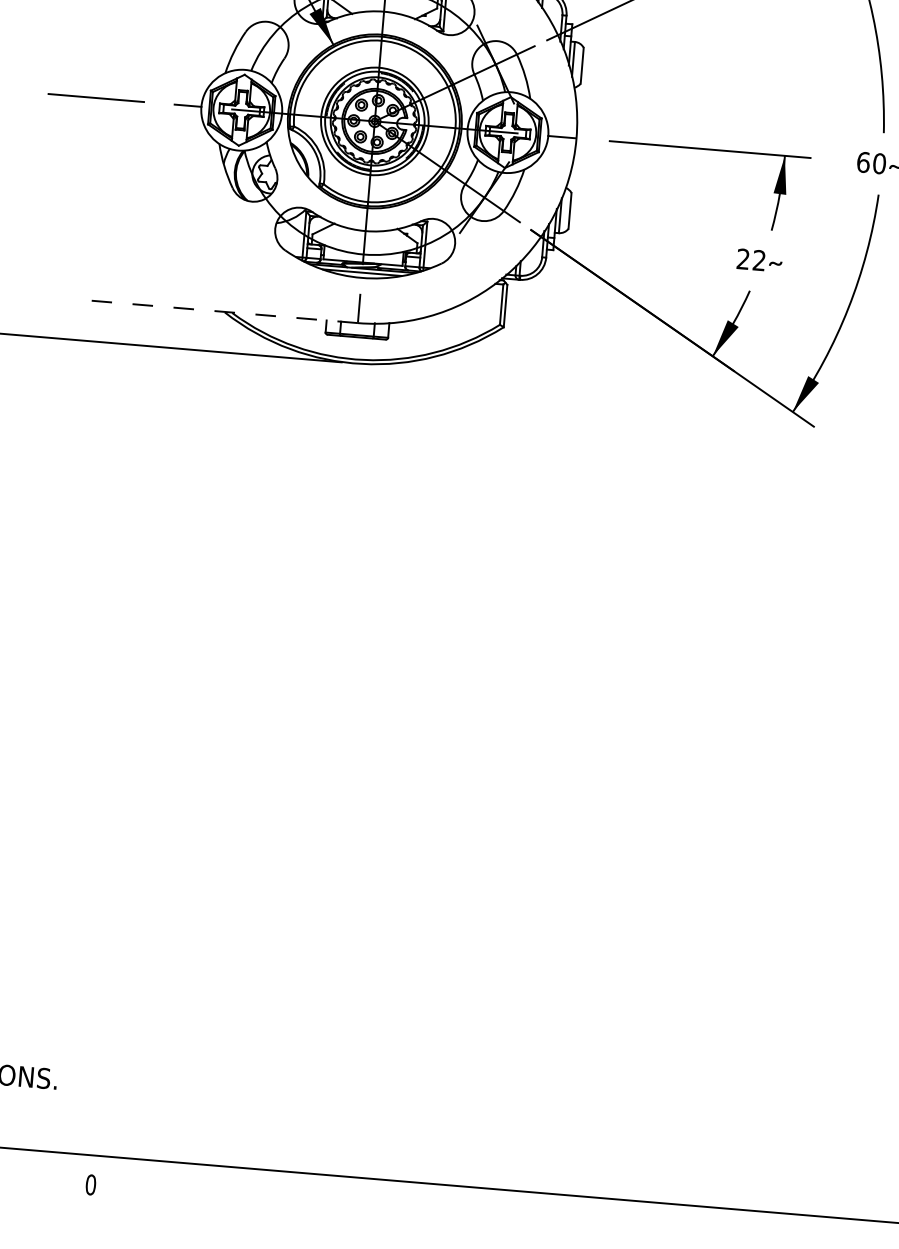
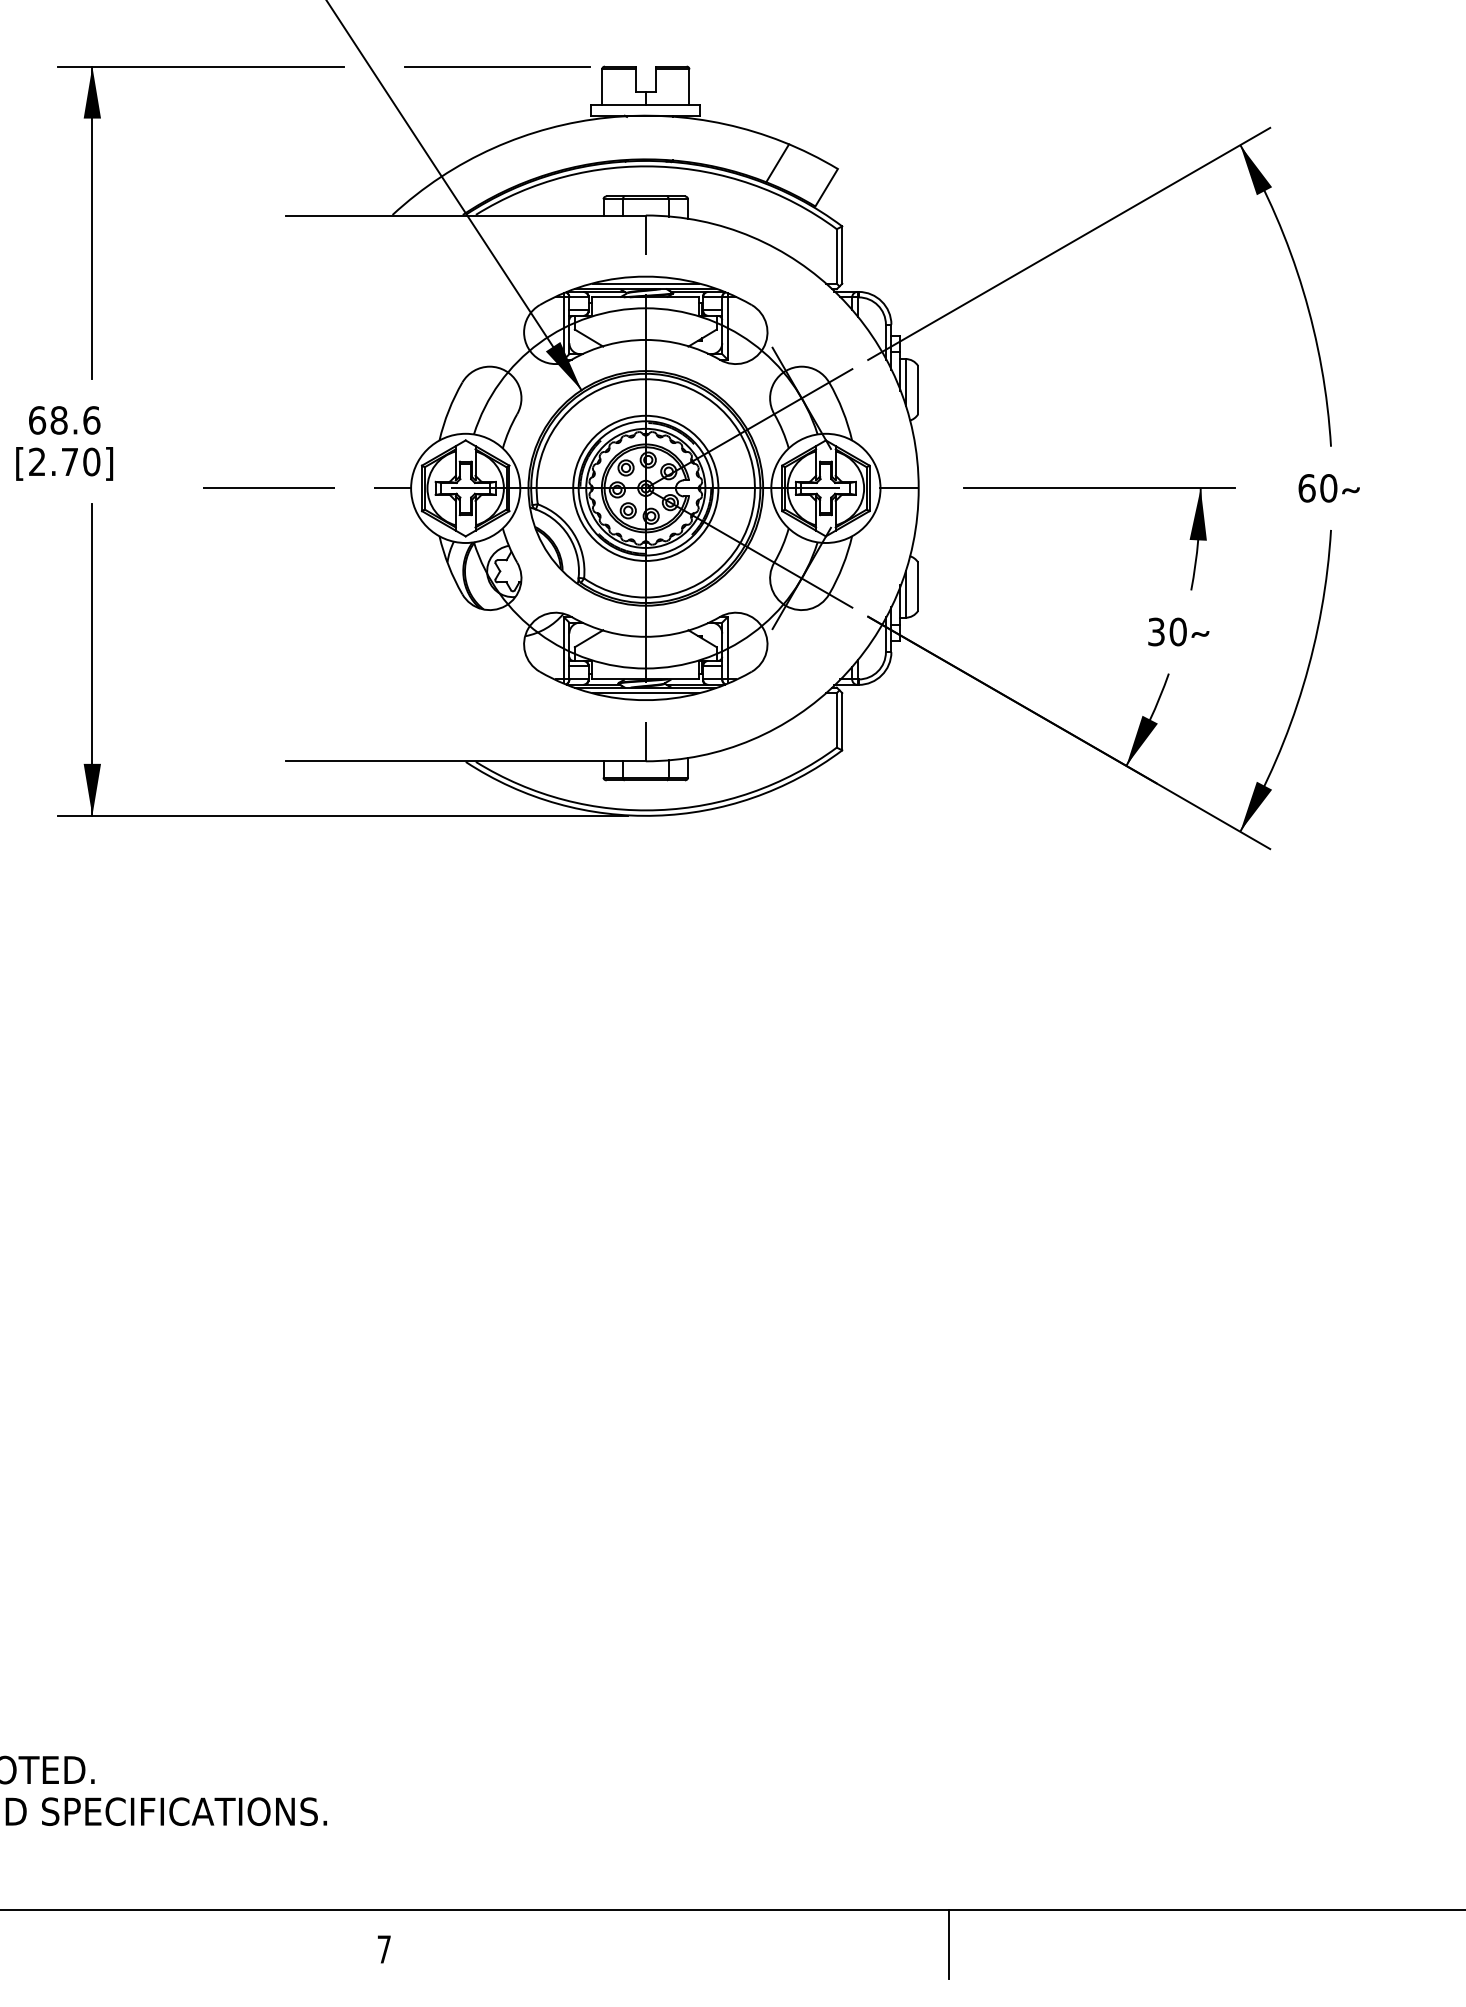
text: (751, 259) -> (1167, 631), 22 -> 30
line: (224, 312) -> (465, 761), dashed -> solid
text: (91, 1184) -> (384, 1949), 0 -> 7
line: (508, 1216) -> (949, 1944), added

